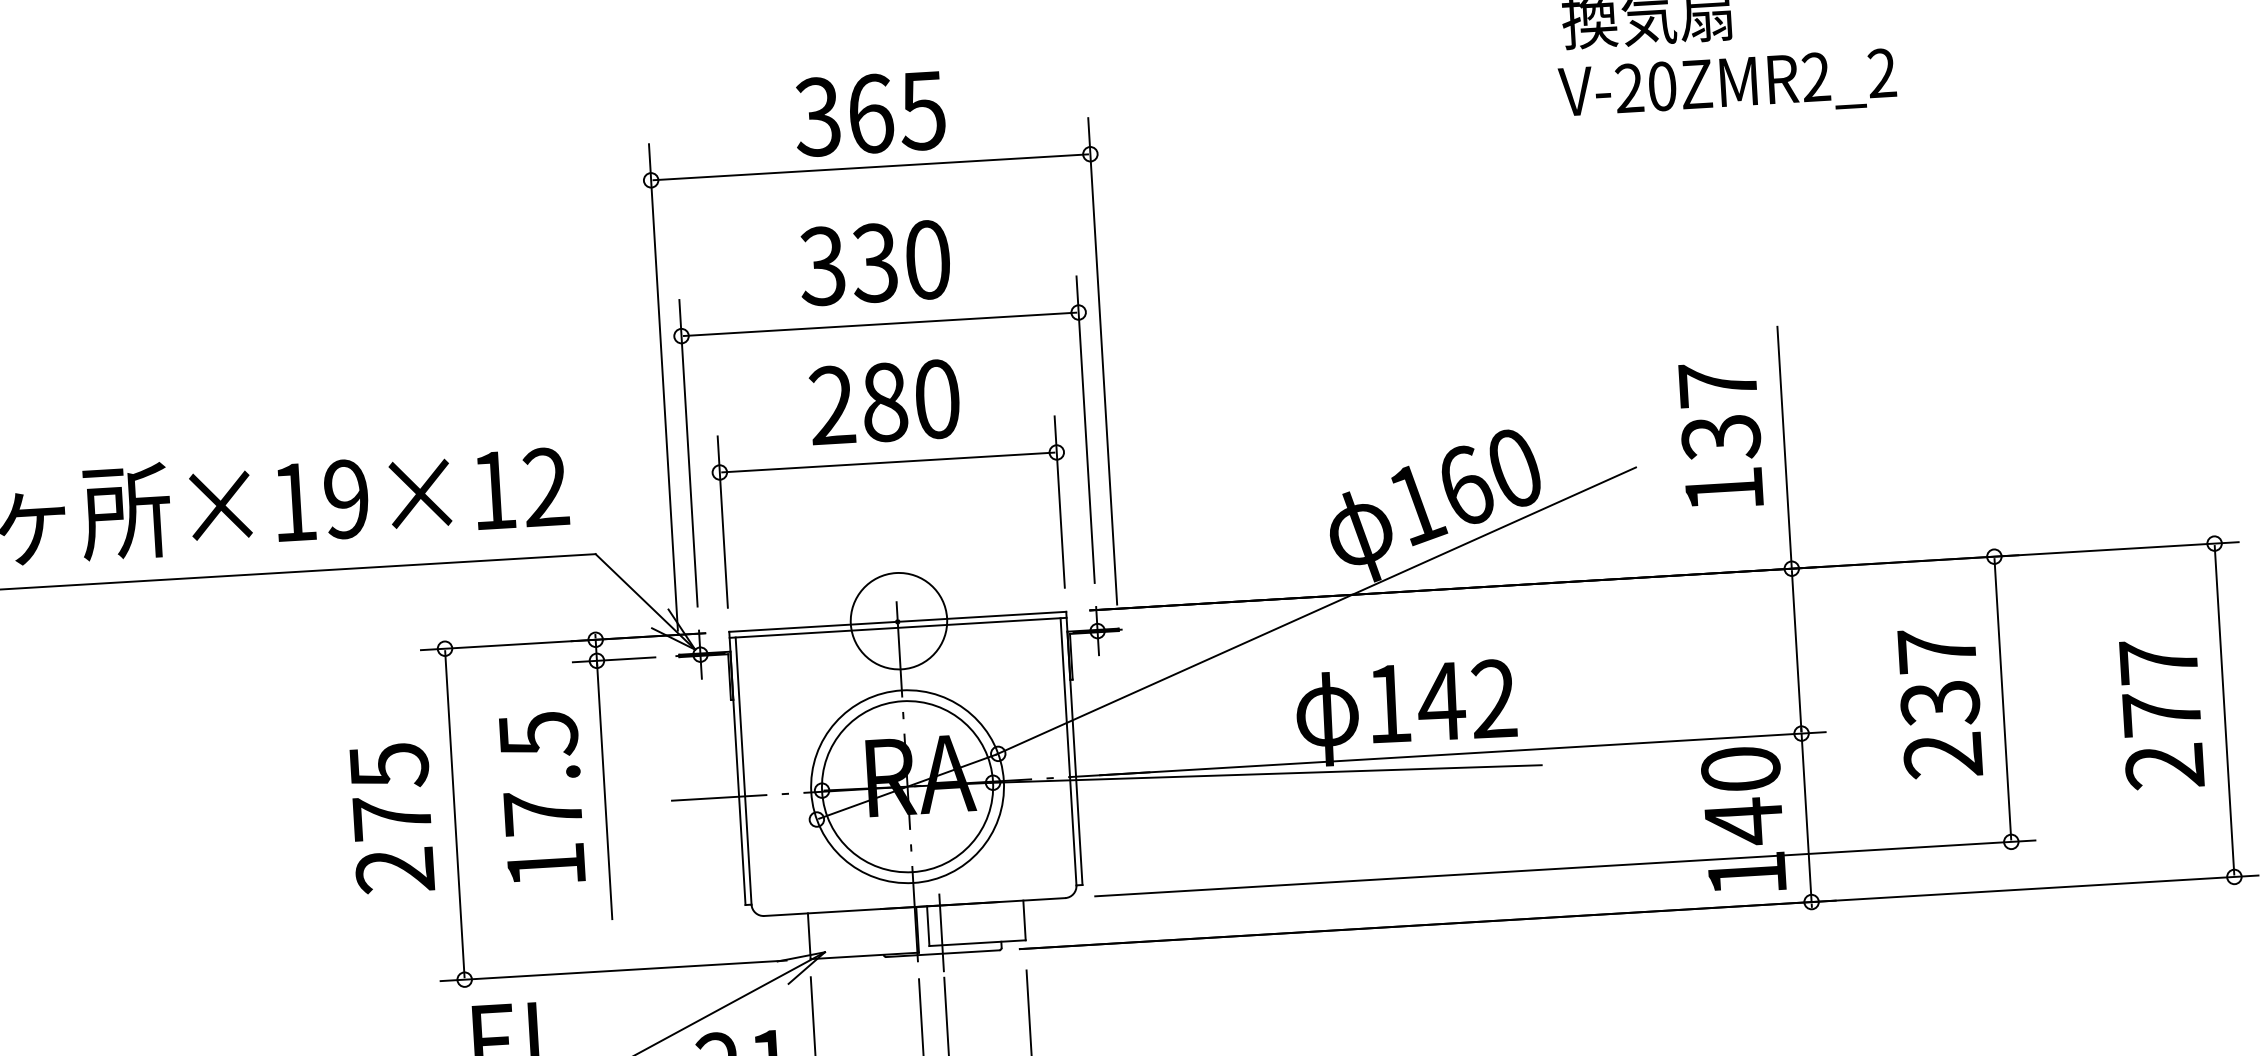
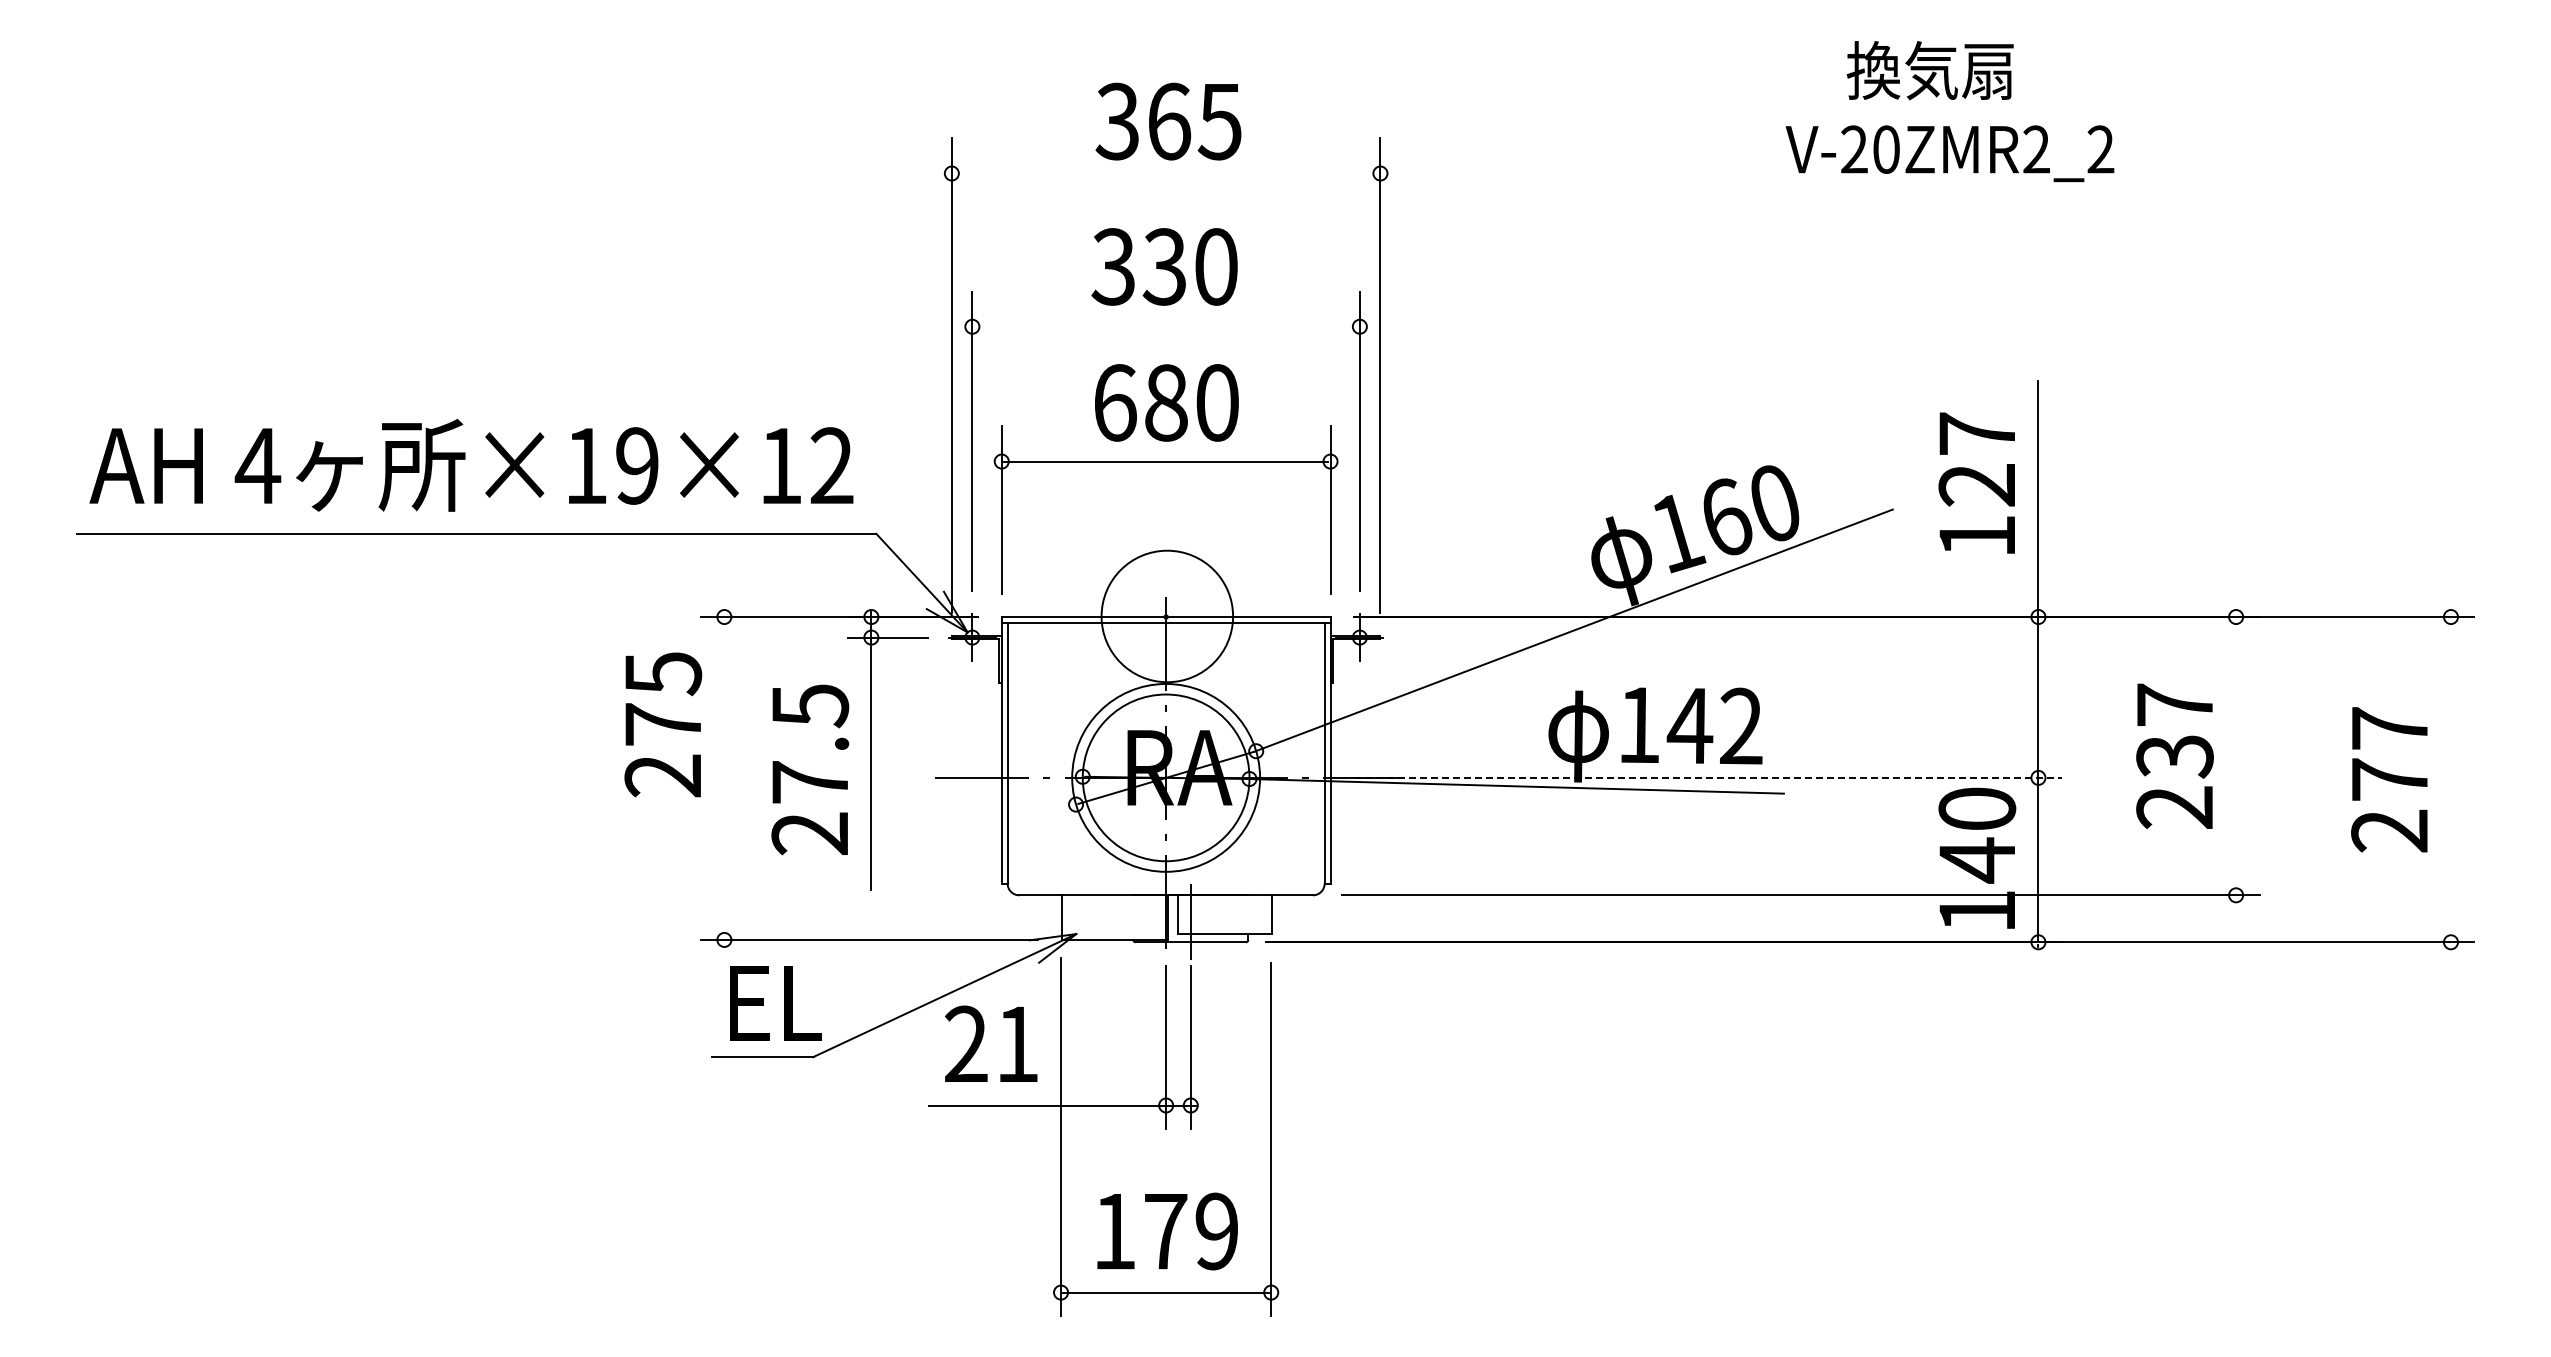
text: (1727, 86) -> (1949, 153), moved
line: (871, 167) -> (1166, 173), removed
line: (879, 324) -> (1165, 326), removed
text: (831, 405) -> (1114, 402), 280 -> 680
text: (1721, 437) -> (1977, 485), 137 -> 127
circle: (899, 621) -> (1167, 616), size x1.4
line: (2003, 698) -> (2236, 755), removed
line: (2223, 710) -> (2450, 779), removed
line: (1462, 753) -> (1707, 777), solid -> dashed
line: (454, 814) -> (724, 778), removed
text: (392, 817) -> (663, 724), moved
text: (545, 865) -> (809, 833), 17.5 -> 27.5

